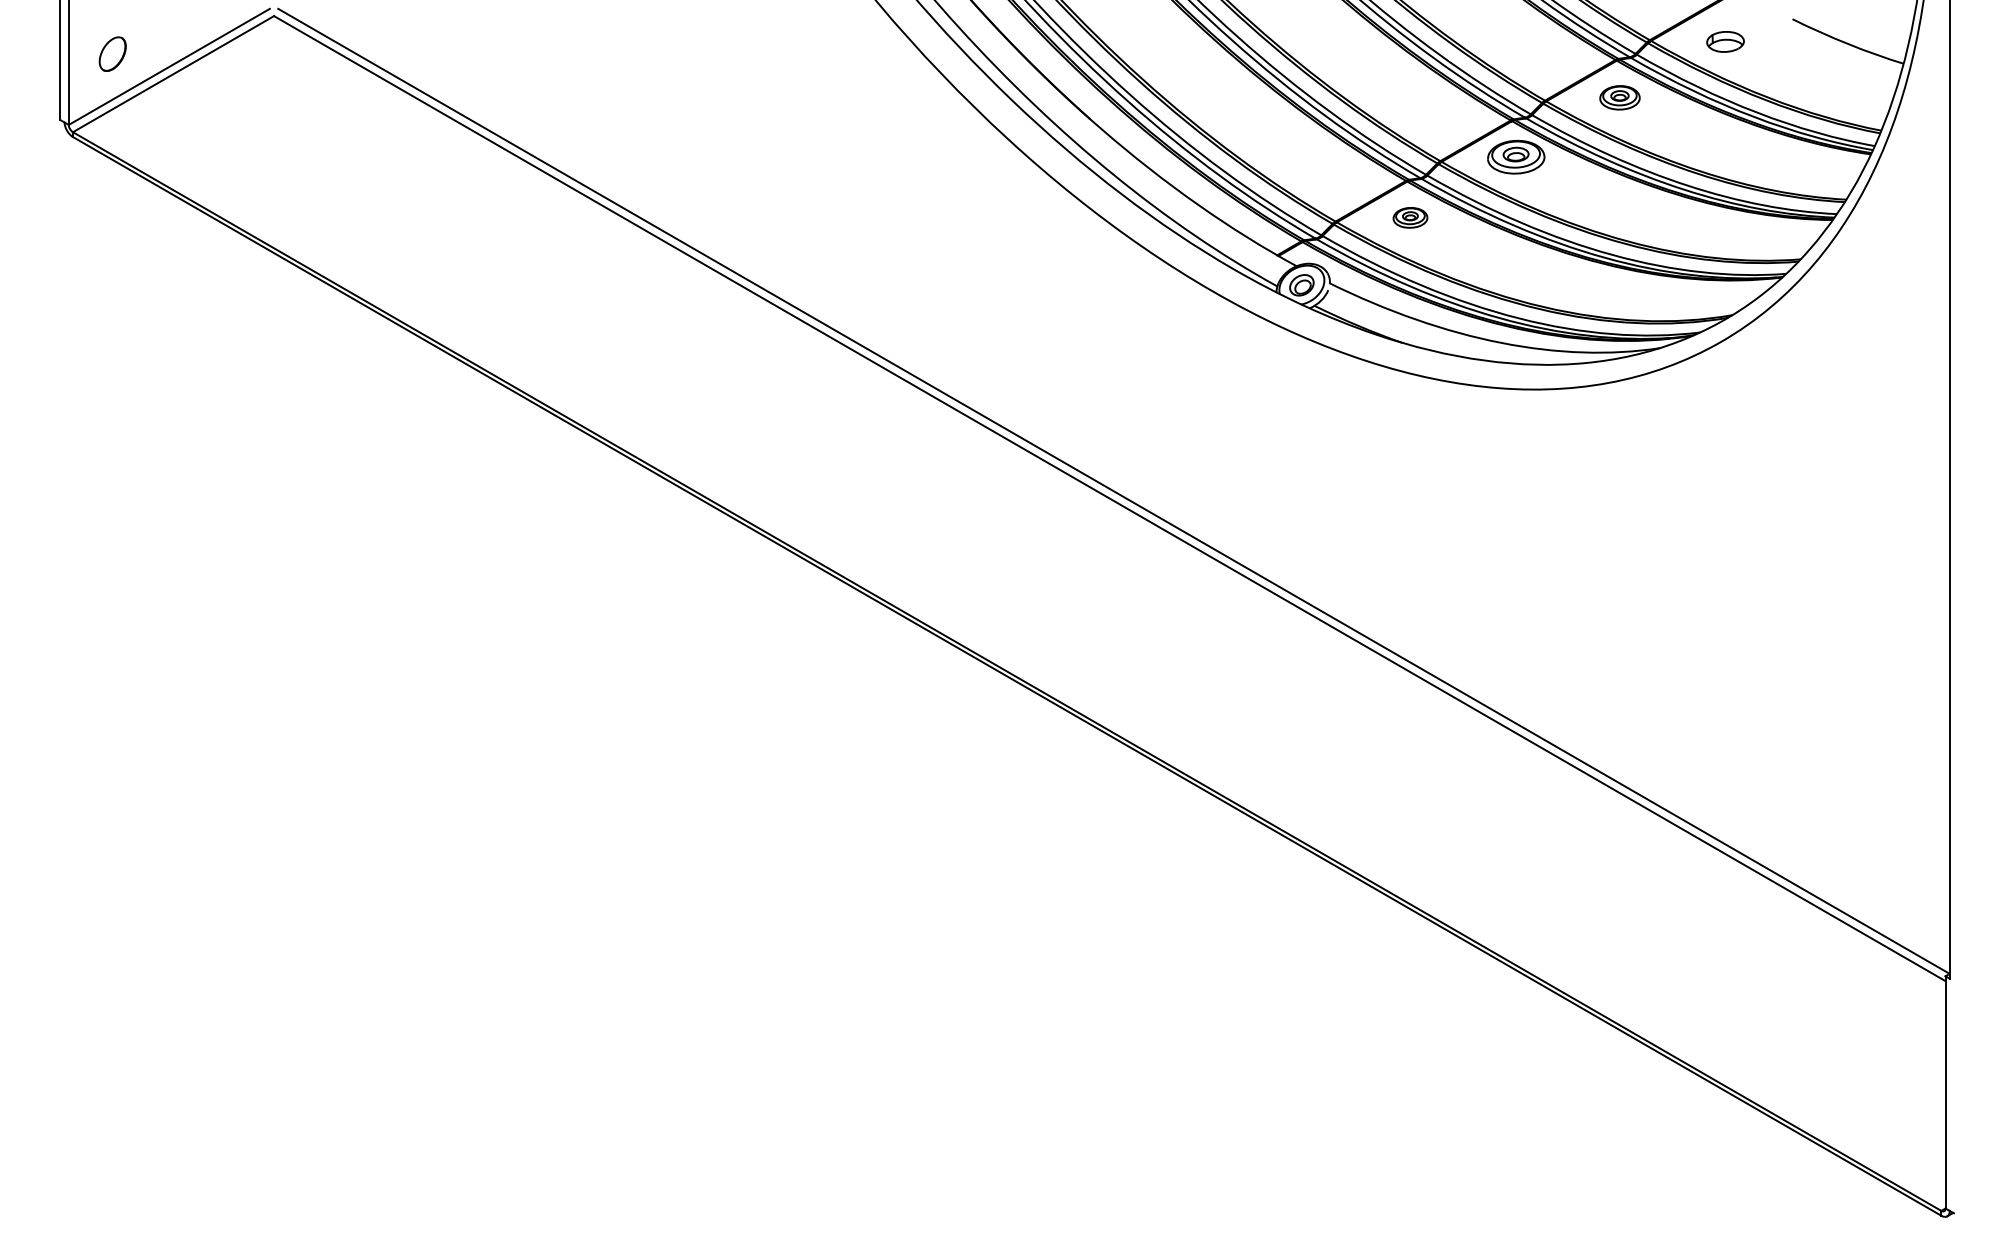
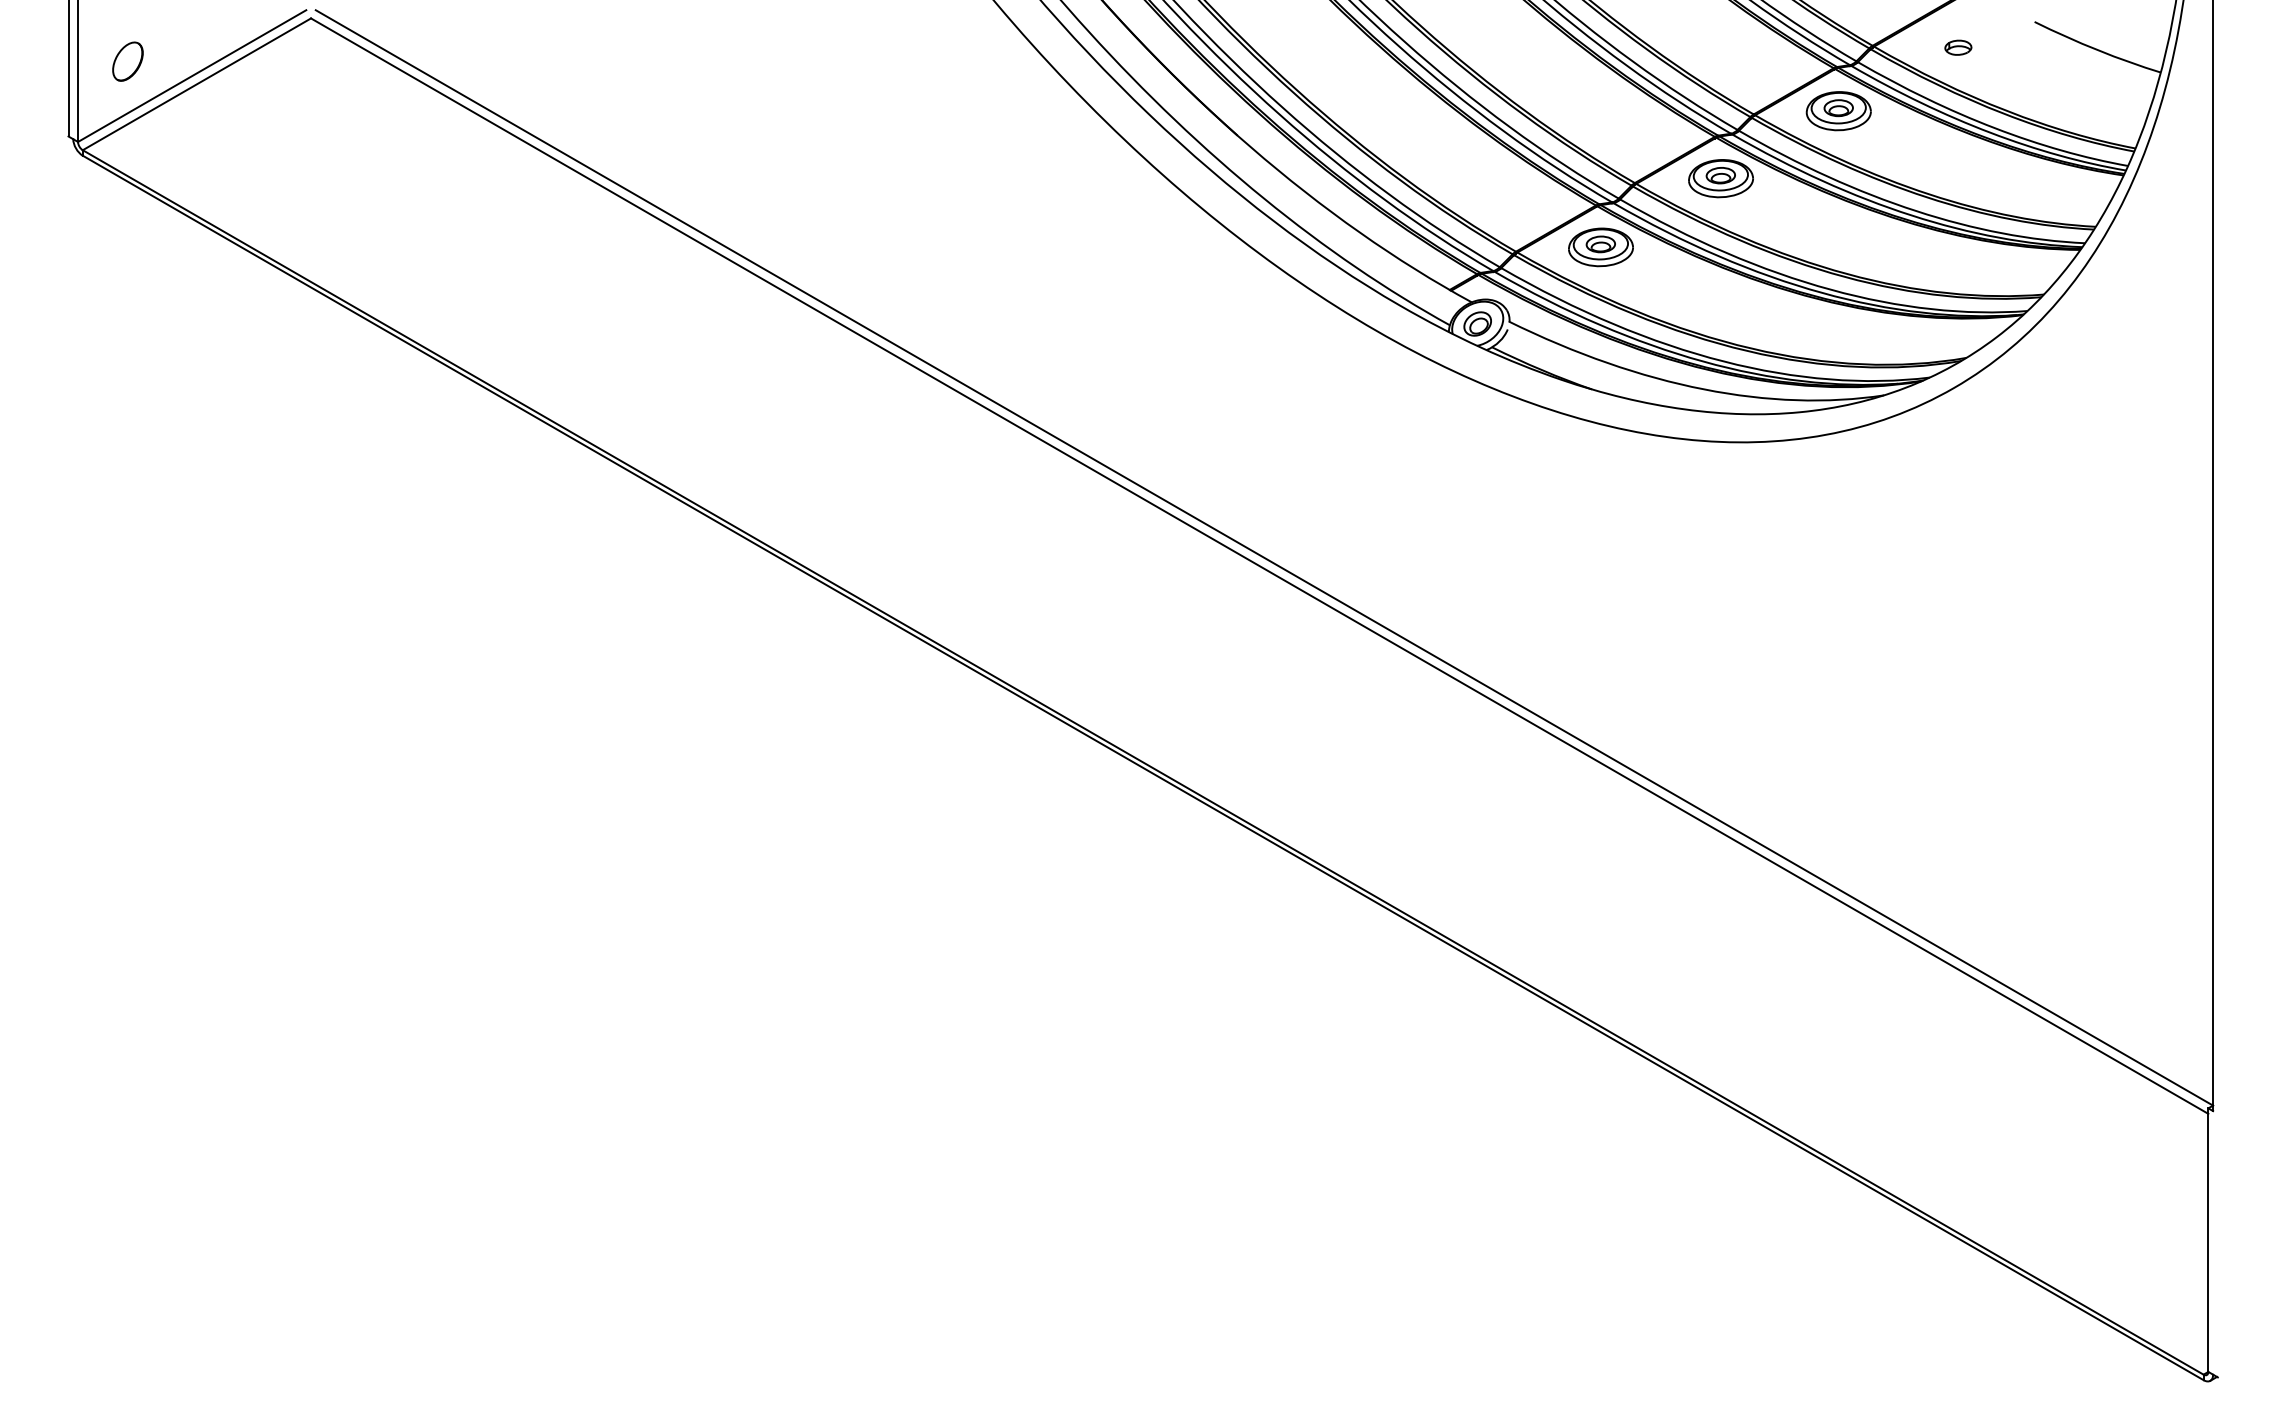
part: (1724, 41) -> (1957, 47), size x0.62
part: (1619, 97) -> (1838, 110), size x1.43
part: (1410, 217) -> (1601, 247), size x1.67

